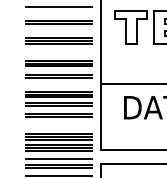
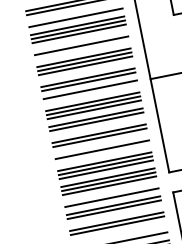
line: (59, 32) -> (76, 17), added
line: (59, 52) -> (82, 45), added
line: (59, 83) -> (90, 89), added
line: (59, 125) -> (102, 149), added

